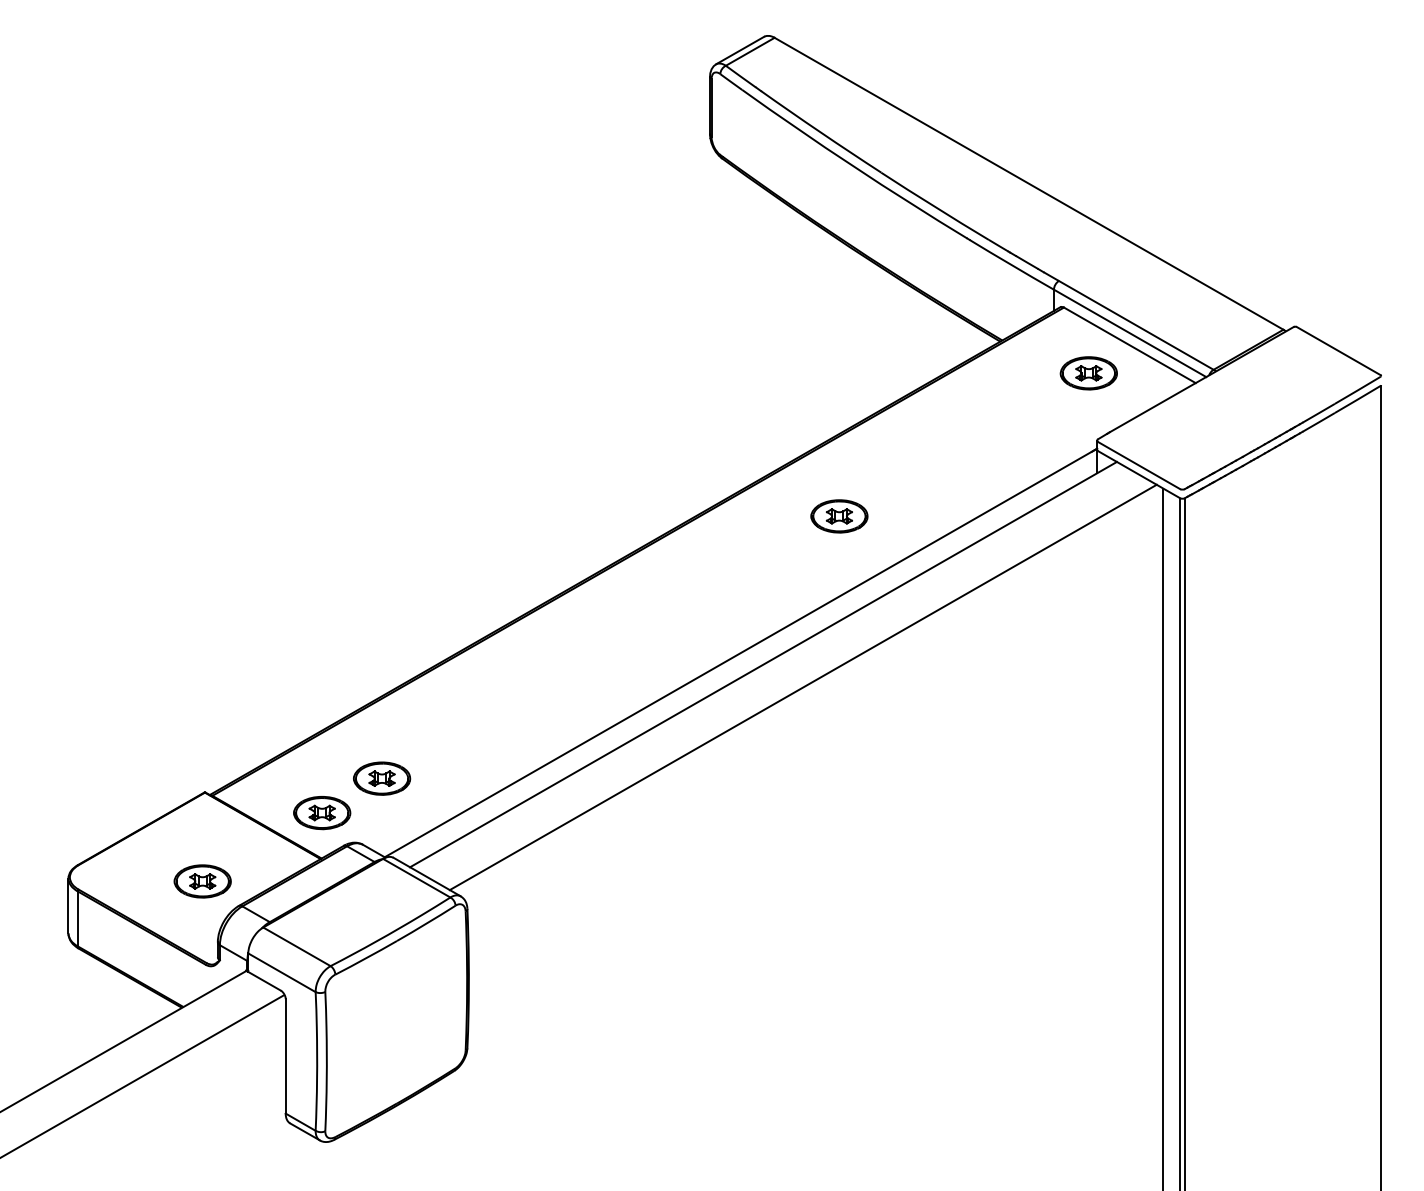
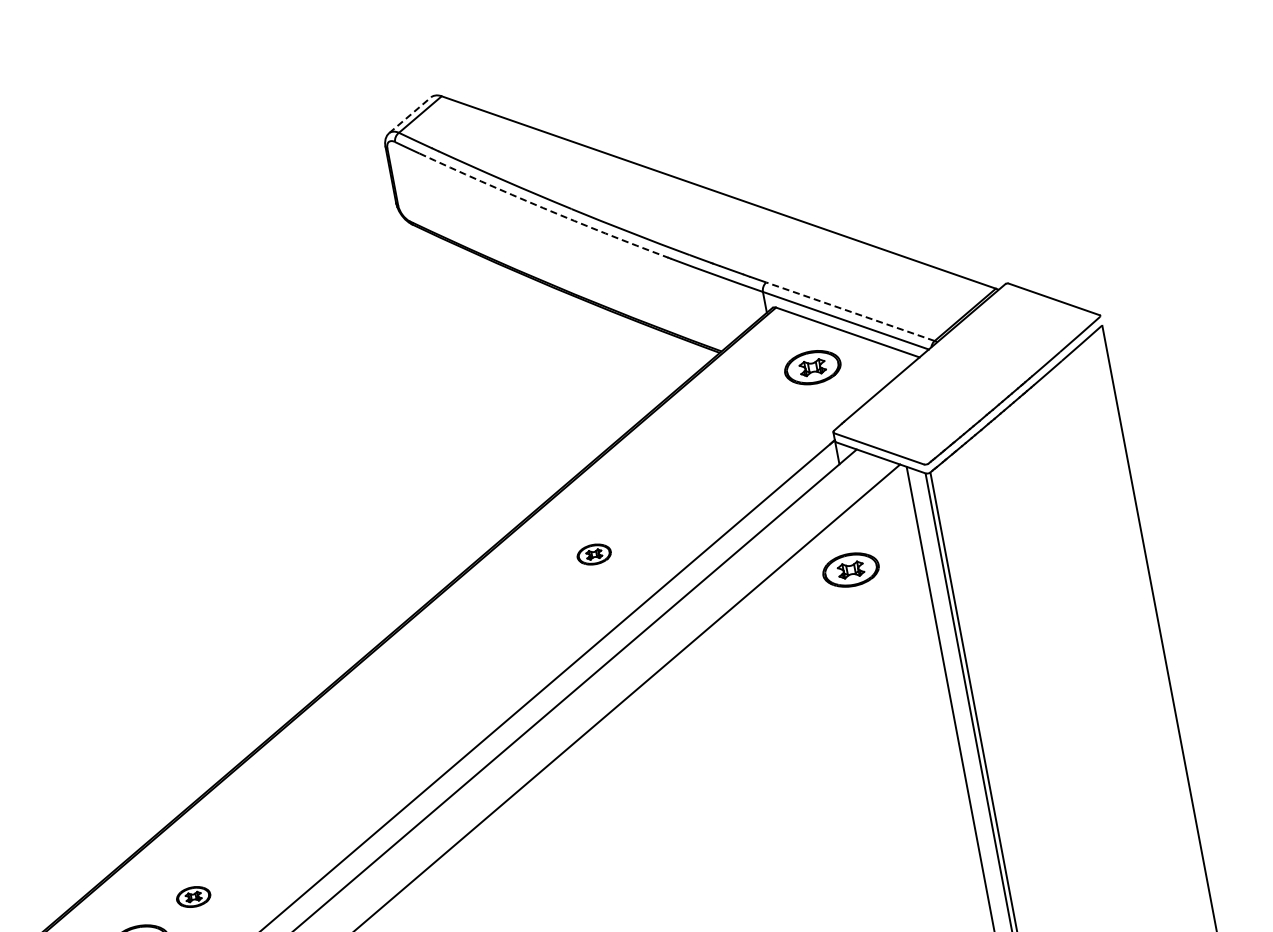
line: (740, 50) -> (410, 115), solid -> dashed
arc: (853, 166) -> (543, 208), solid -> dashed
line: (1135, 325) -> (849, 311), solid -> dashed
part: (839, 516) -> (594, 554), size x0.6
part: (1088, 579) -> (850, 570), added
part: (382, 778) -> (193, 896), size x0.6

